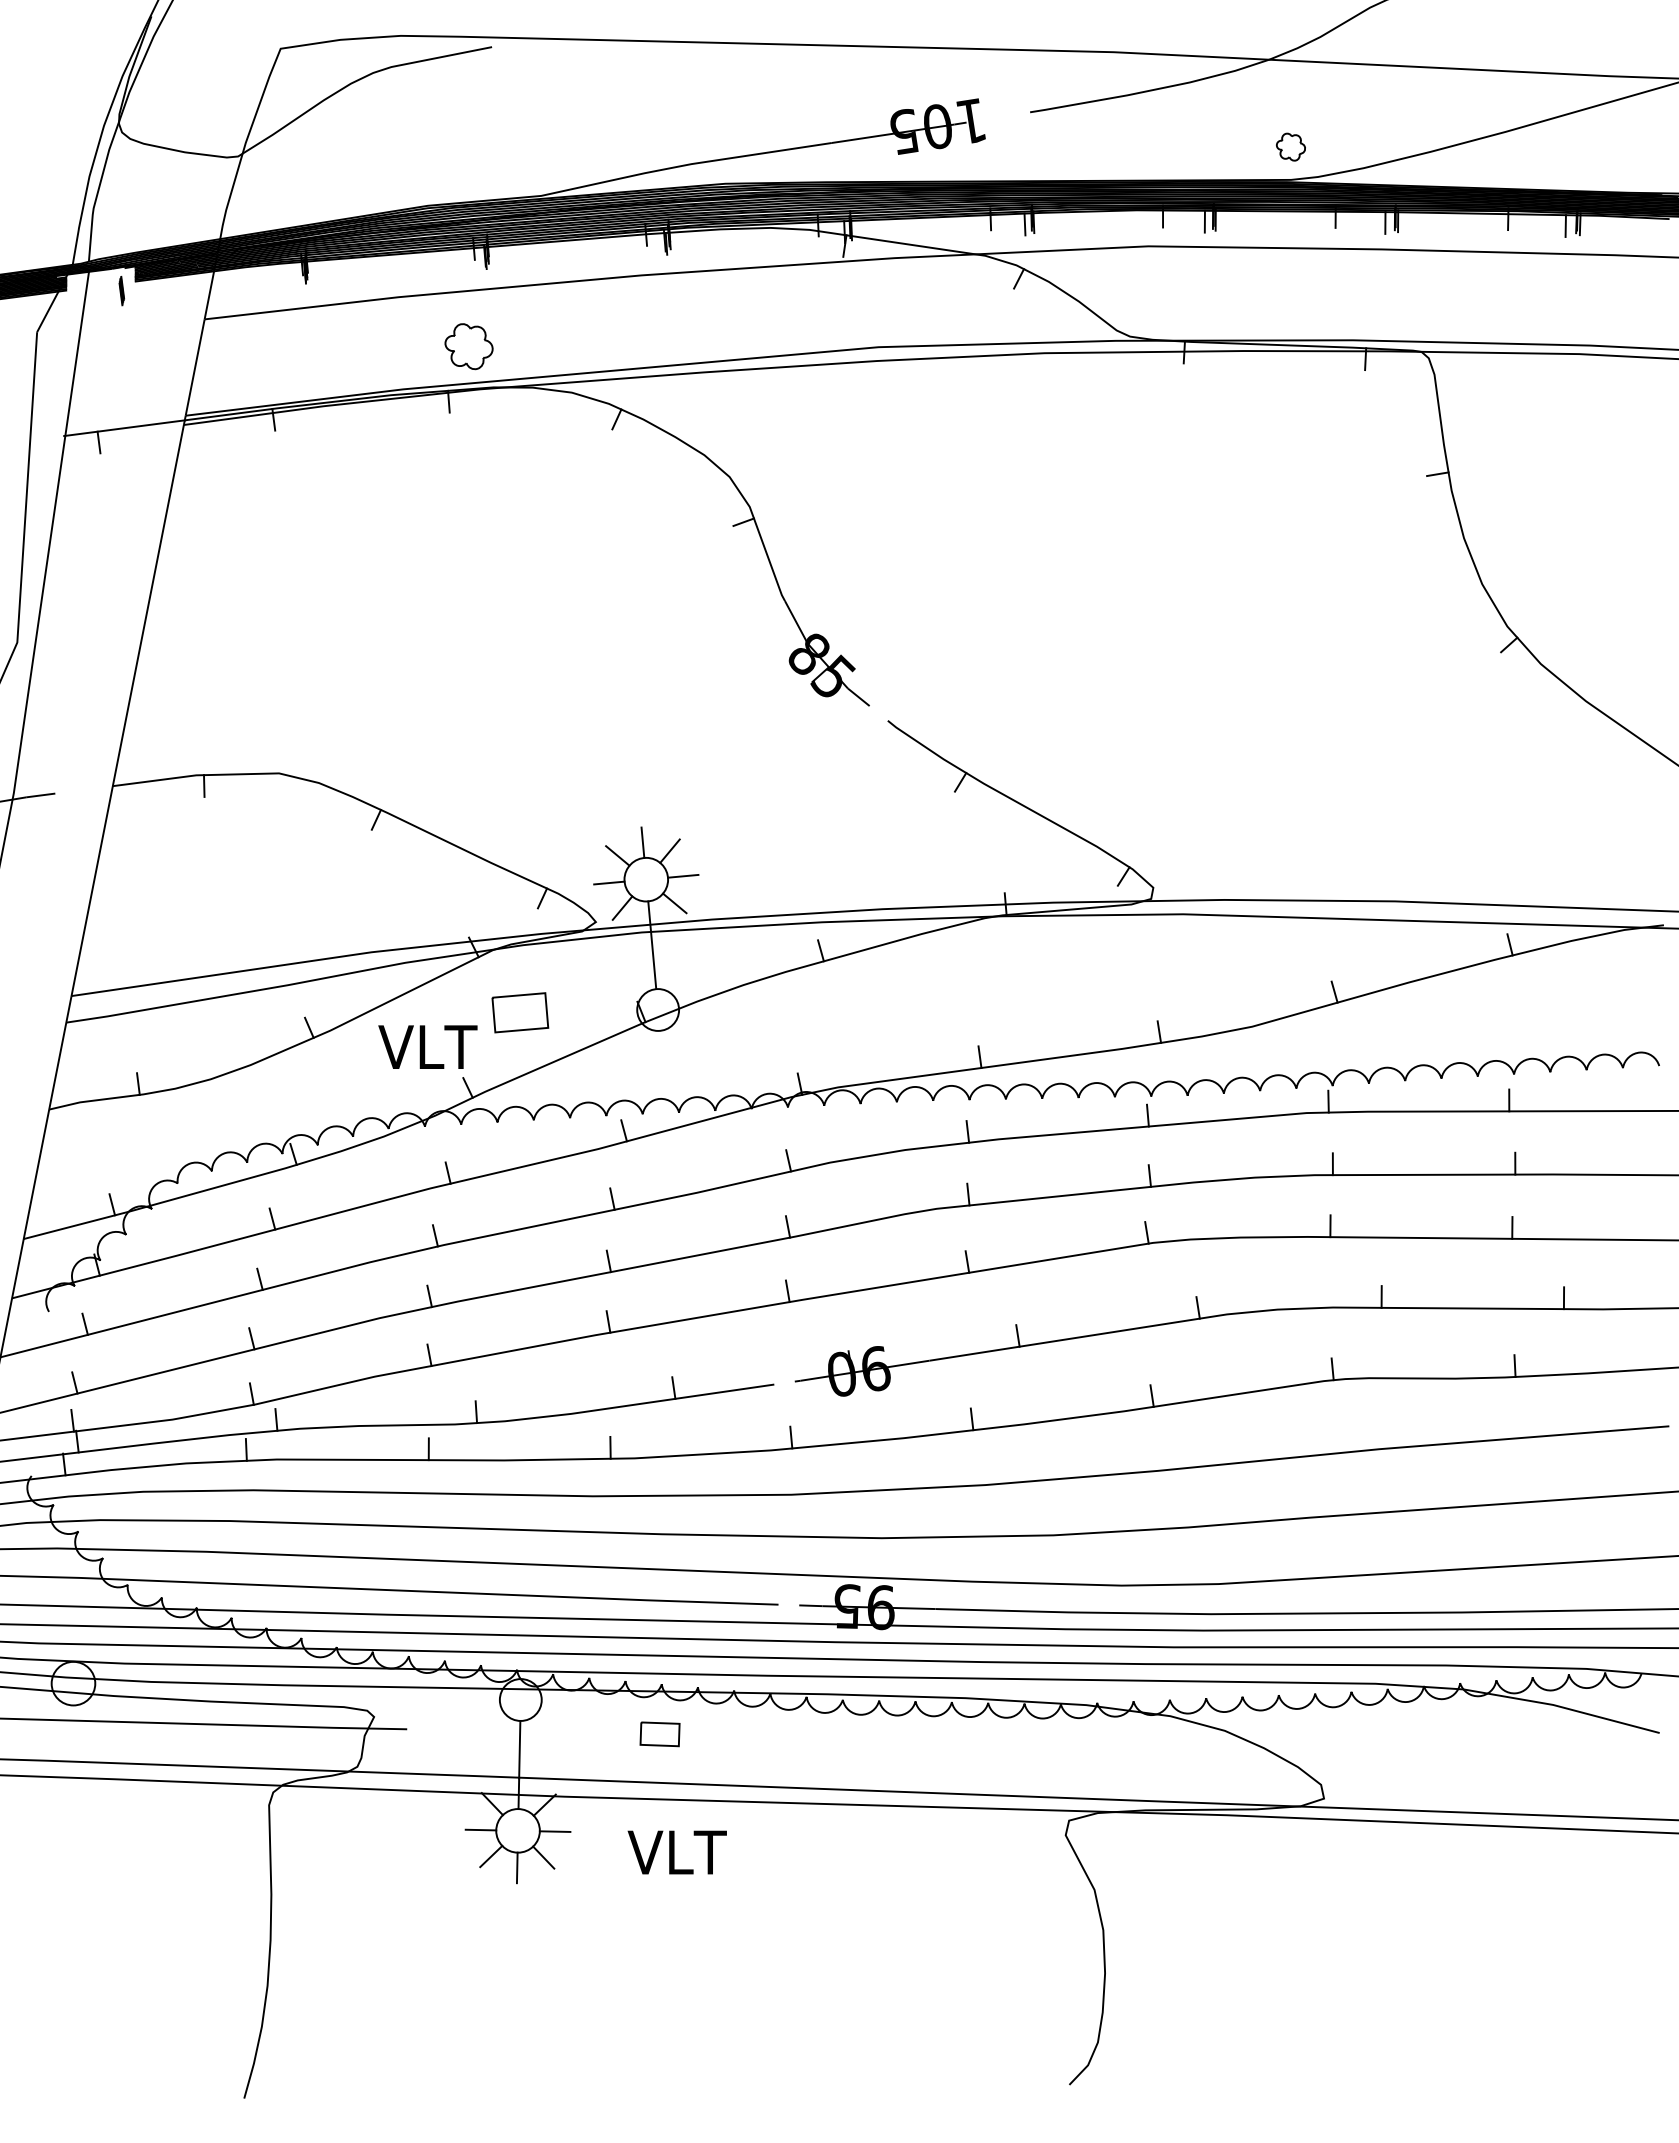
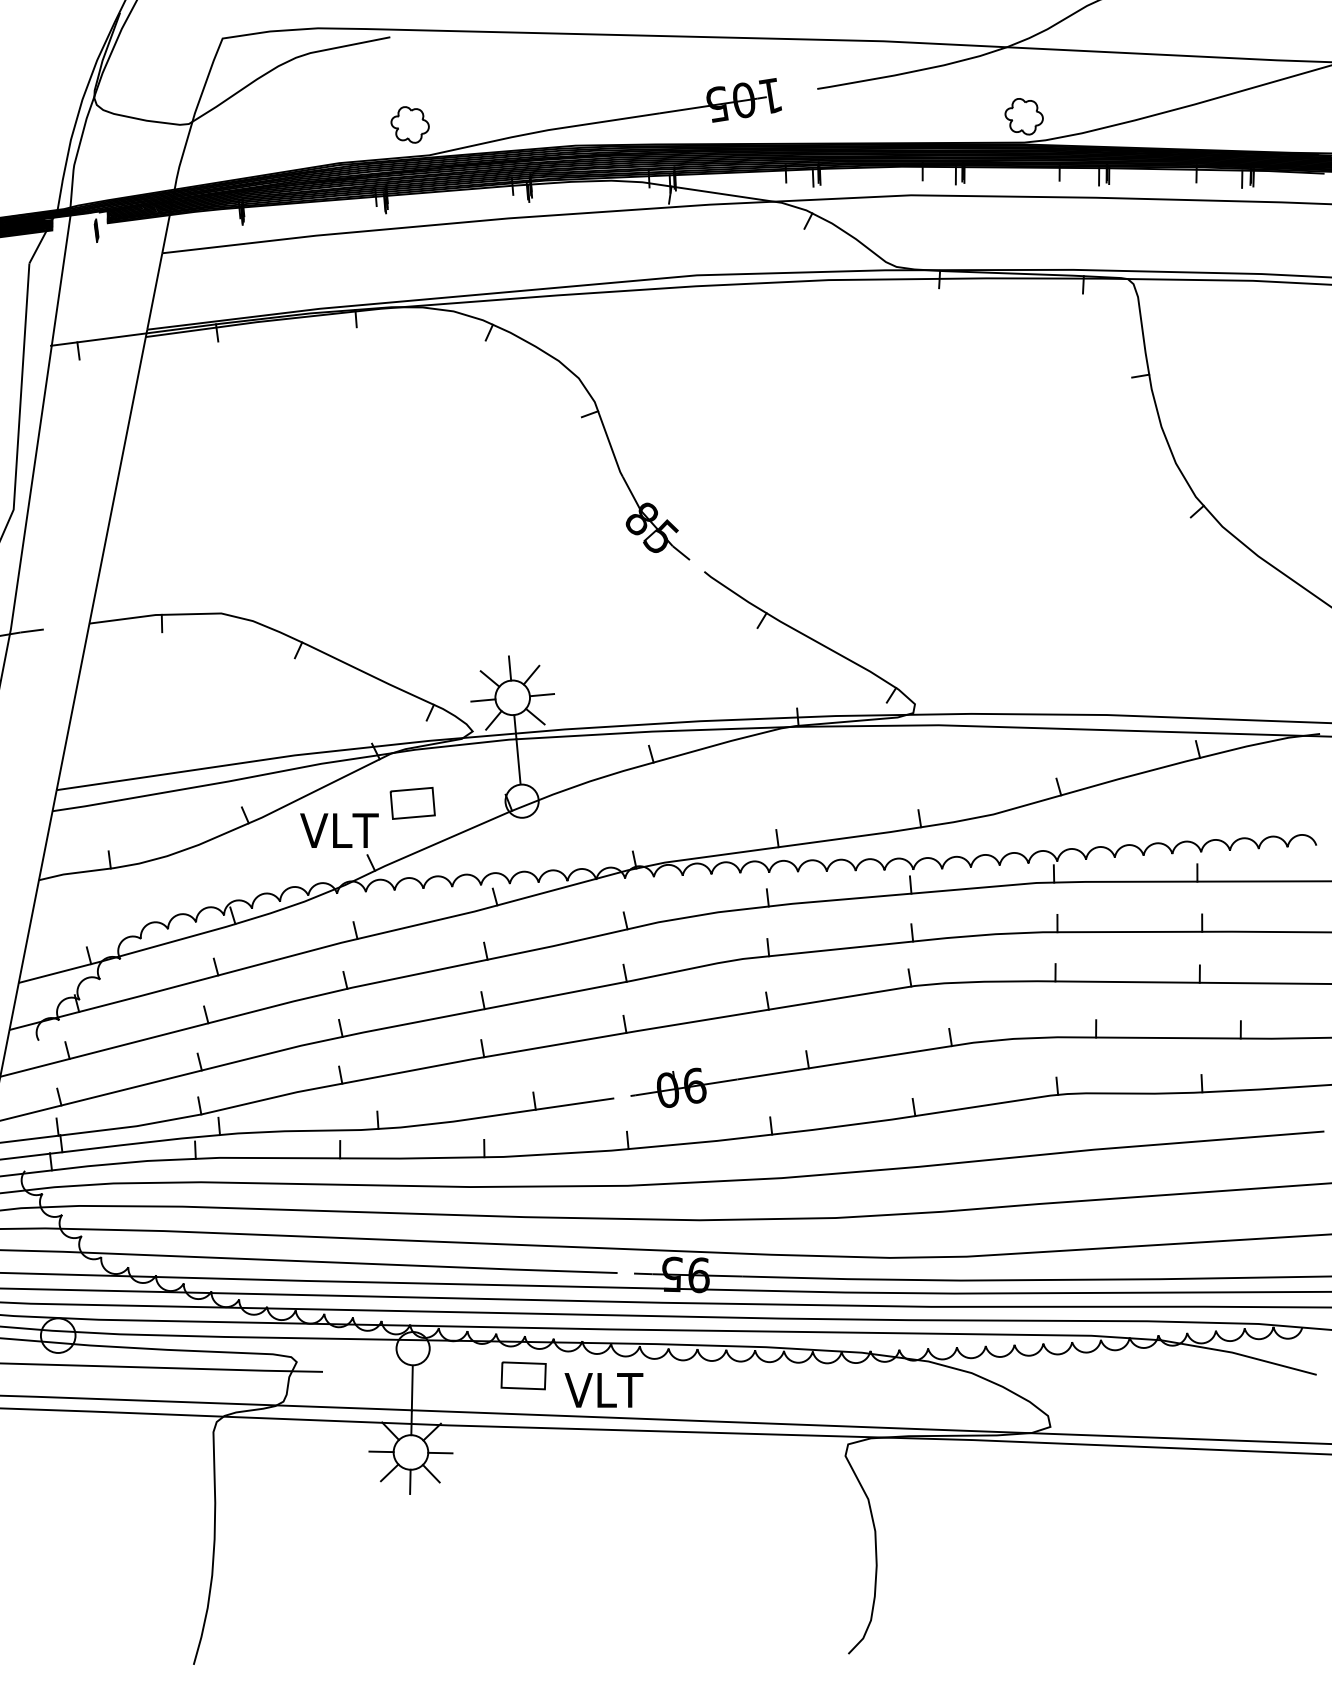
part: (1290, 146) -> (1023, 116), size x1.67
part: (468, 346) -> (409, 124), moved
part: (659, 1734) -> (523, 1376), size x1.43
text: (676, 1852) -> (603, 1390), moved

